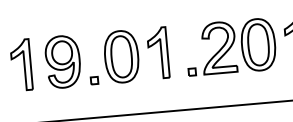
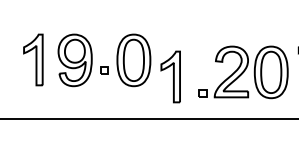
part: (230, 47) -> (243, 72), moved
part: (158, 52) -> (170, 76), moved
part: (94, 80) -> (104, 70), moved

